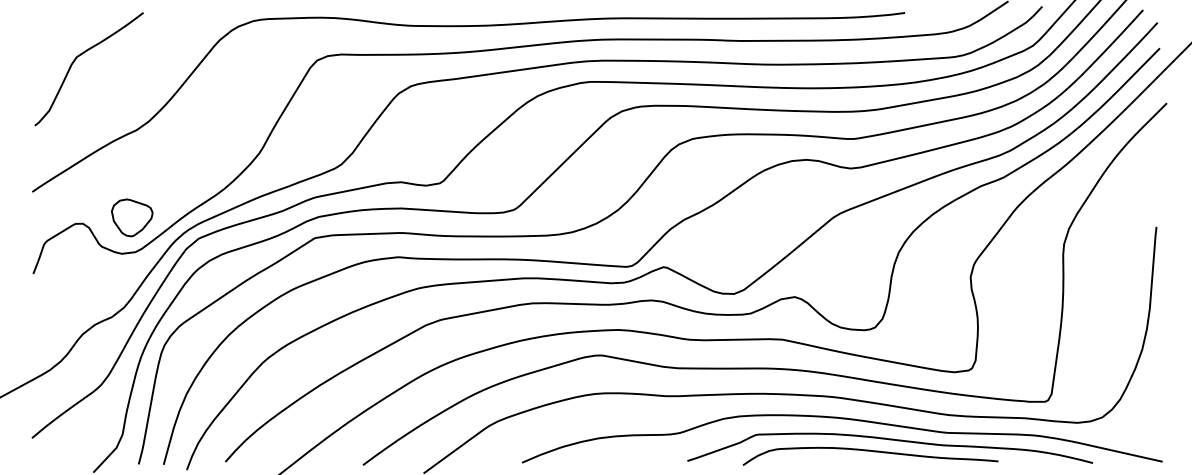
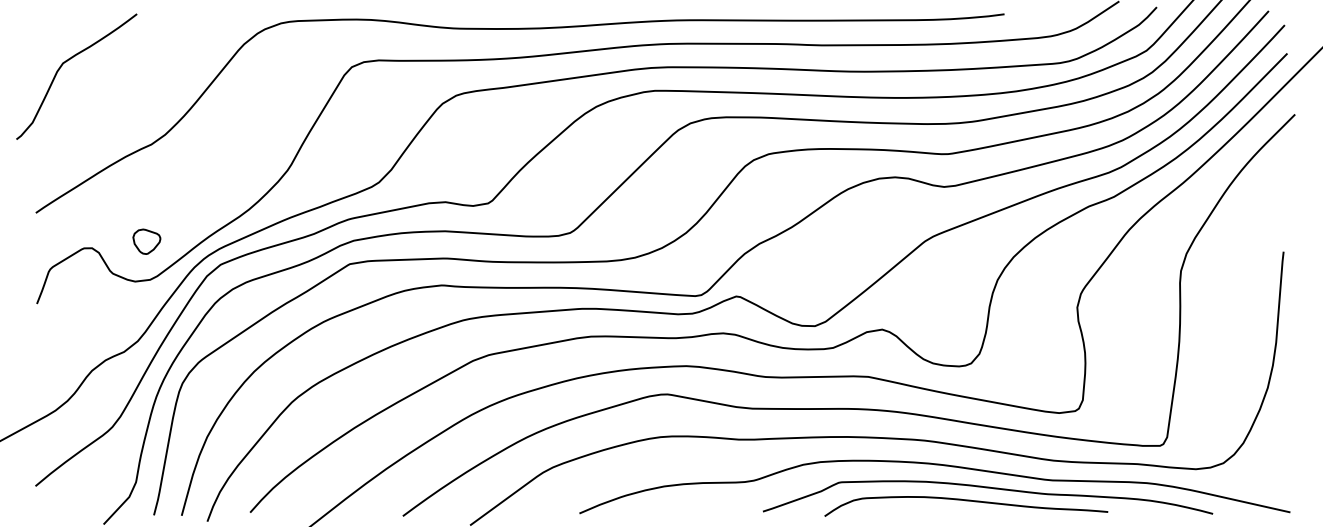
curve: (77, 58) -> (63, 64), moved
part: (132, 217) -> (147, 241), size x0.6

